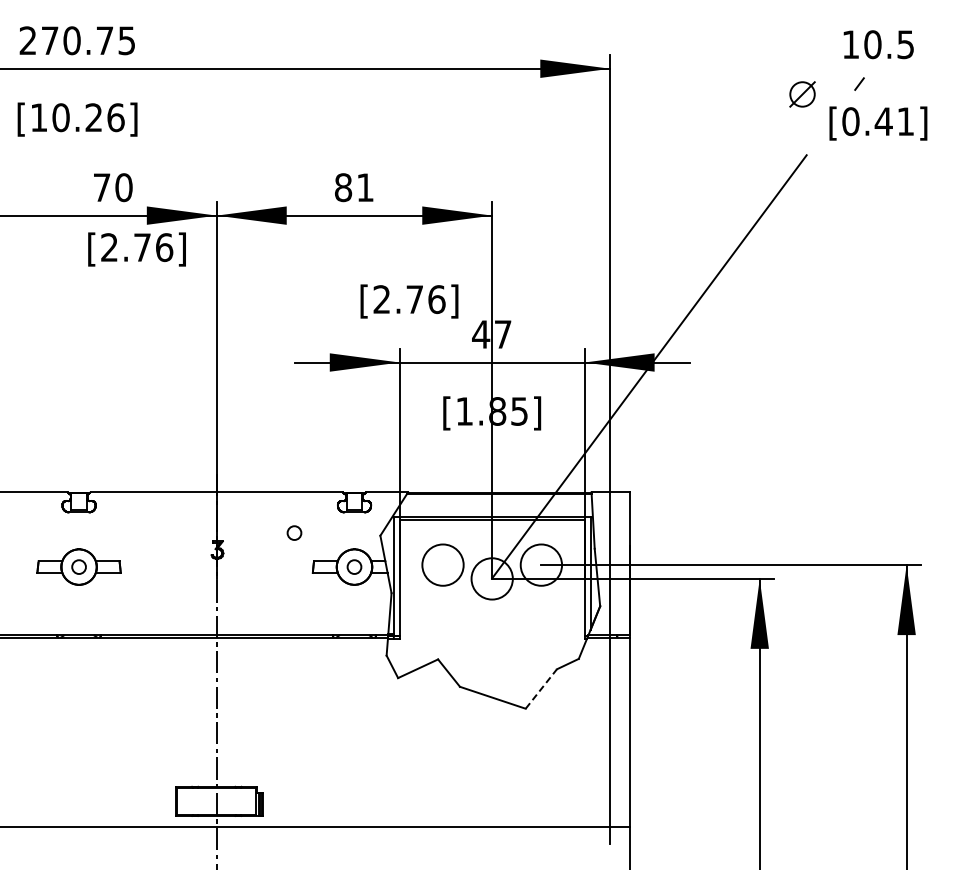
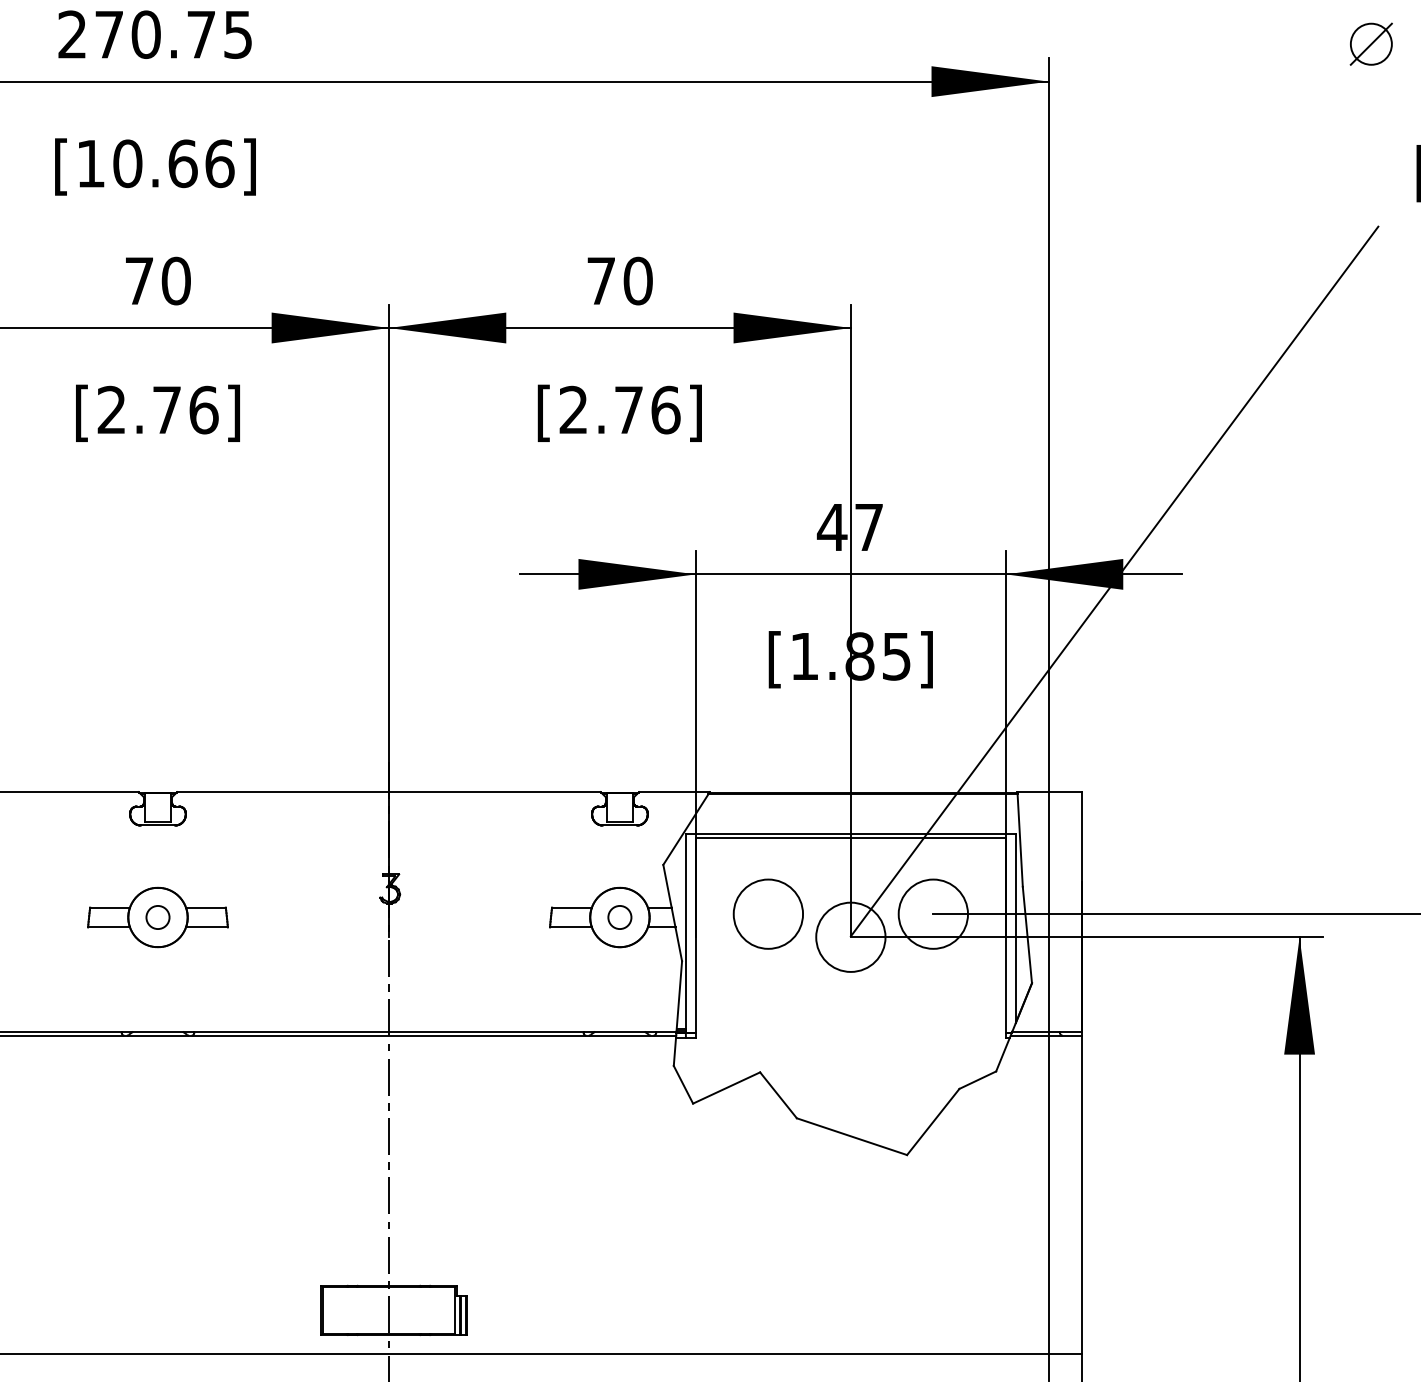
part: (802, 94) -> (1371, 44), moved
text: (93, 117) -> (182, 163), [10.26] -> [10.66]
text: (113, 187) -> (158, 280), moved
text: (354, 187) -> (619, 280), 81 -> 70
text: (136, 249) -> (157, 413), moved
text: (409, 301) -> (619, 413), moved
circle: (294, 532) -> (519, 859), removed
line: (541, 688) -> (933, 1121), dashed -> solid

